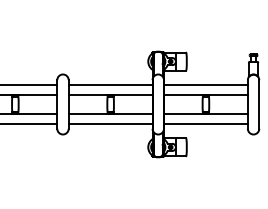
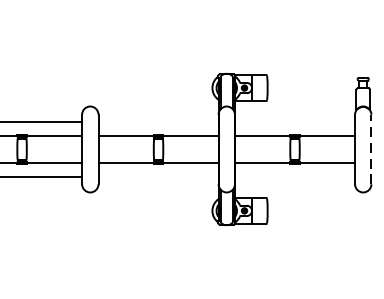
line: (110, 85) -> (158, 122), removed
line: (205, 85) -> (294, 122), removed
line: (259, 104) -> (371, 149), solid -> dashed
line: (110, 123) -> (158, 176), removed
line: (205, 123) -> (294, 176), removed

